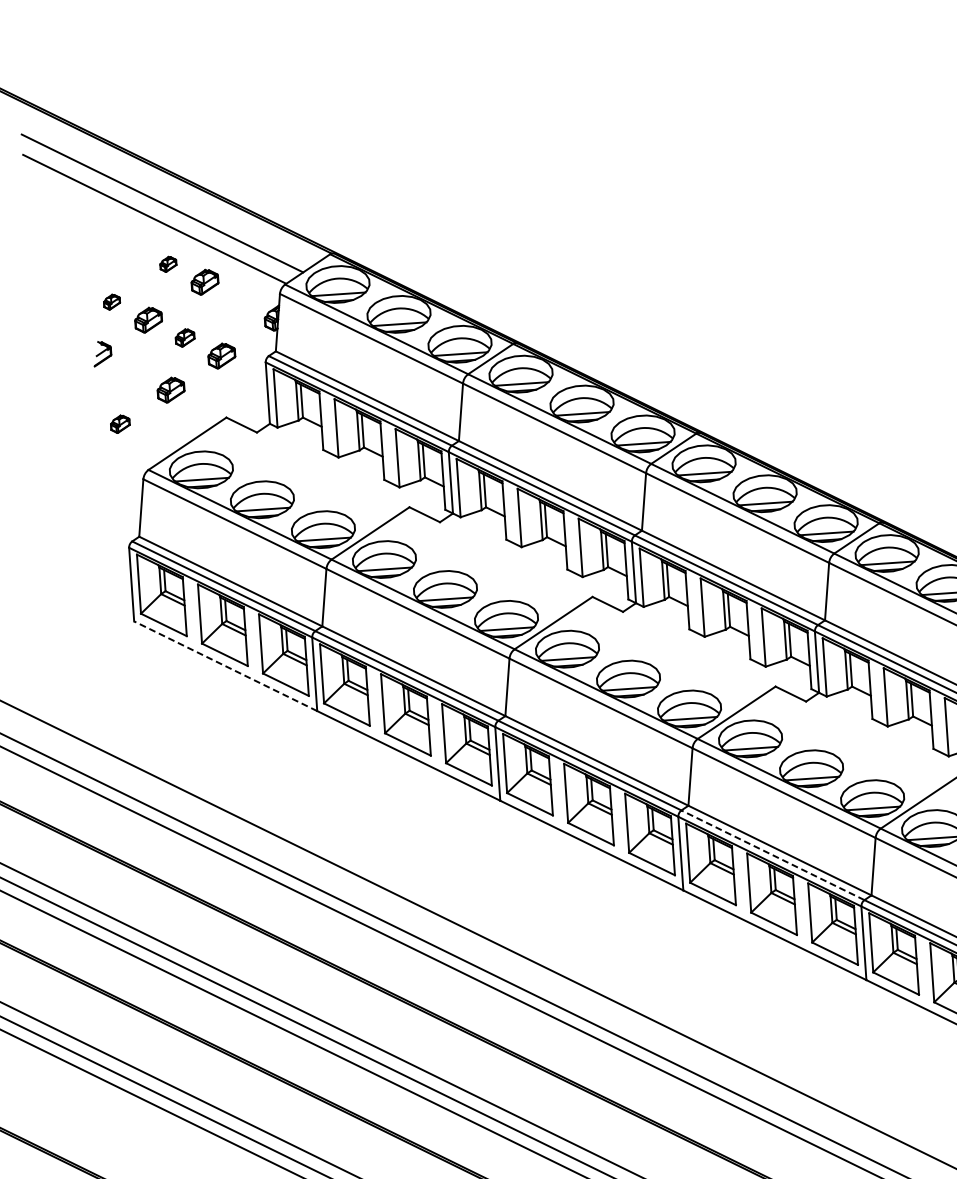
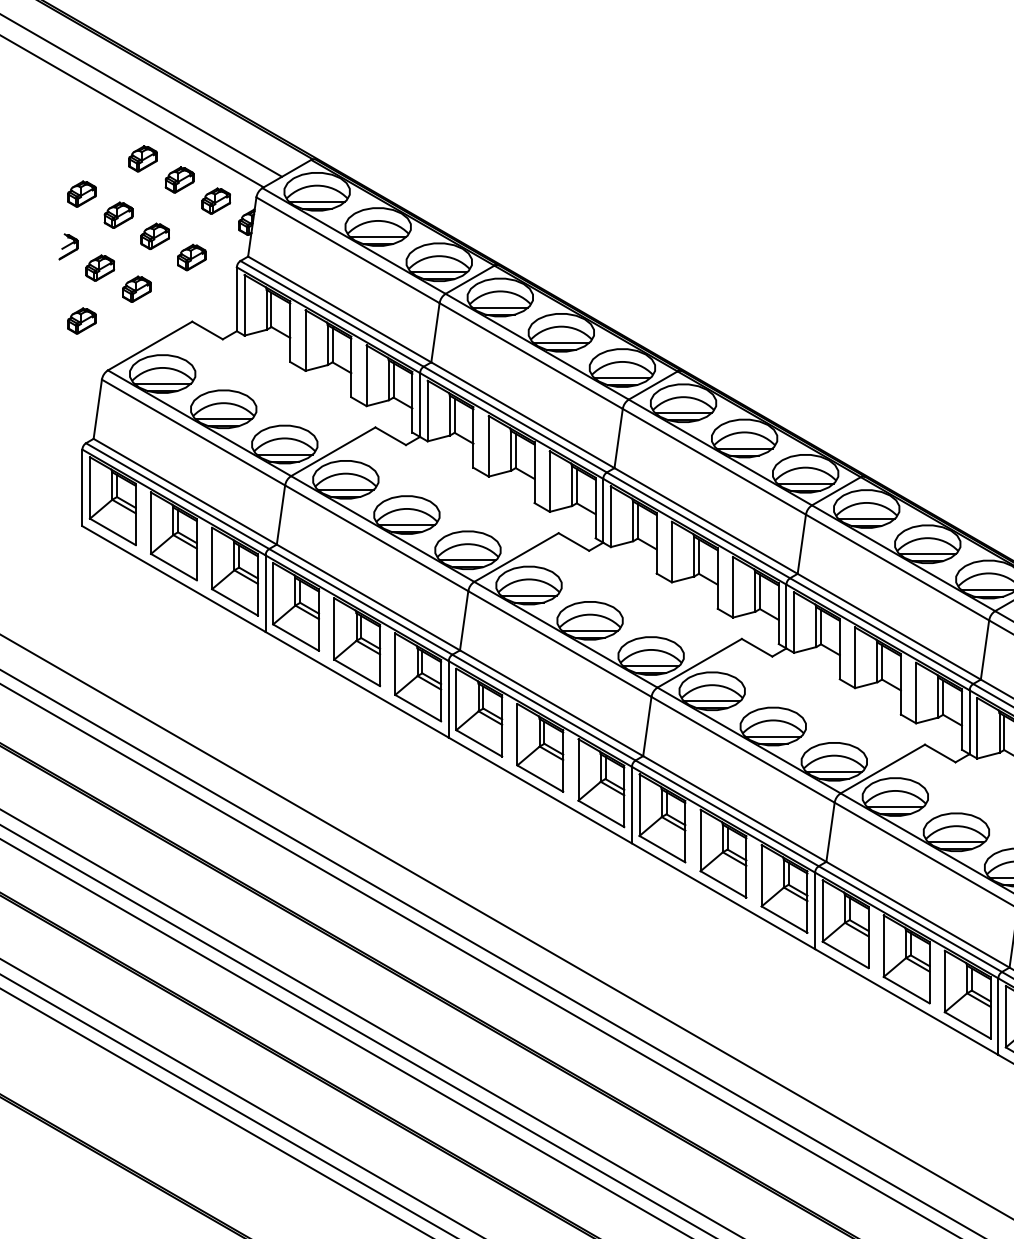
part: (167, 263) -> (142, 158), size x1.67
part: (241, 299) -> (216, 200), added
part: (111, 301) -> (81, 193), size x1.67
part: (184, 337) -> (154, 235), size x1.43
part: (134, 371) -> (100, 267), added
part: (119, 423) -> (81, 320), size x1.43
line: (225, 666) -> (173, 579), dashed -> solid
line: (773, 855) -> (727, 813), dashed -> solid

